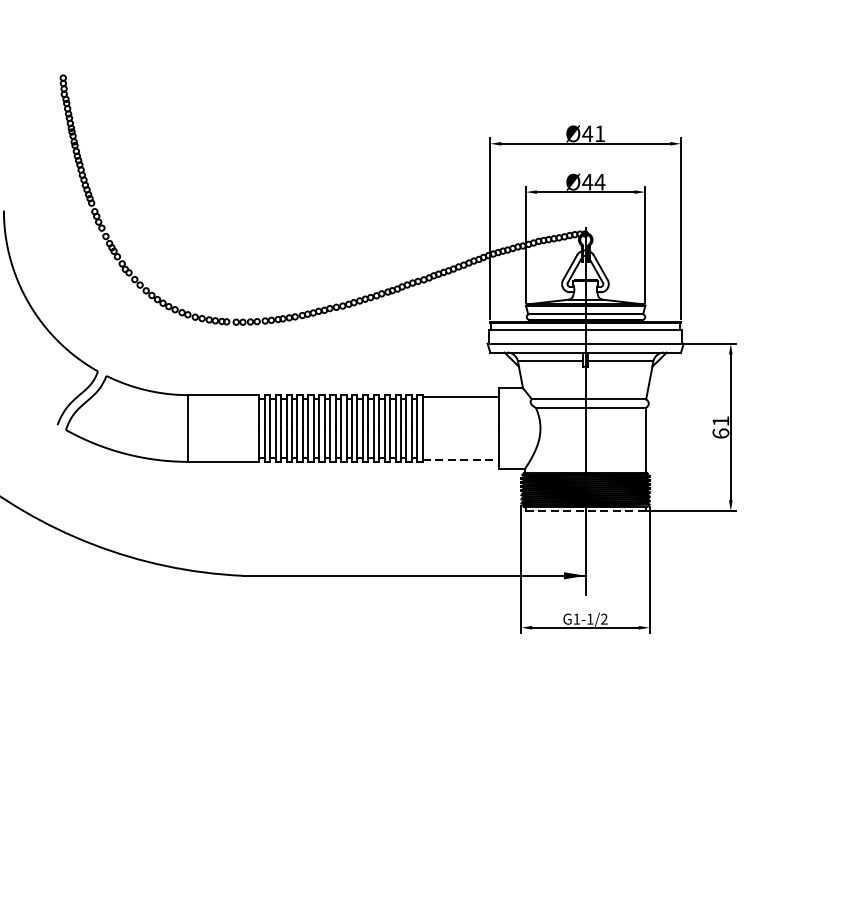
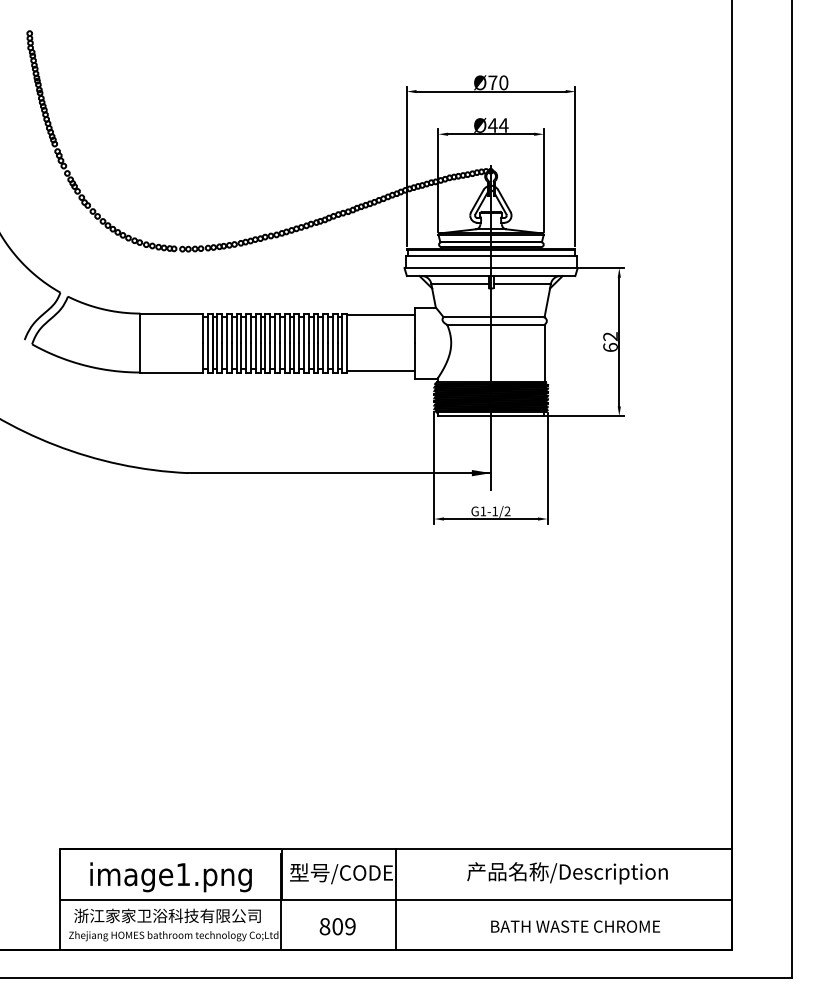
text: (592, 133) -> (497, 82), Ø41 -> Ø70
text: (720, 421) -> (610, 336), 61 -> 62
line: (460, 459) -> (380, 370), dashed -> solid
line: (586, 511) -> (491, 416), dashed -> solid

